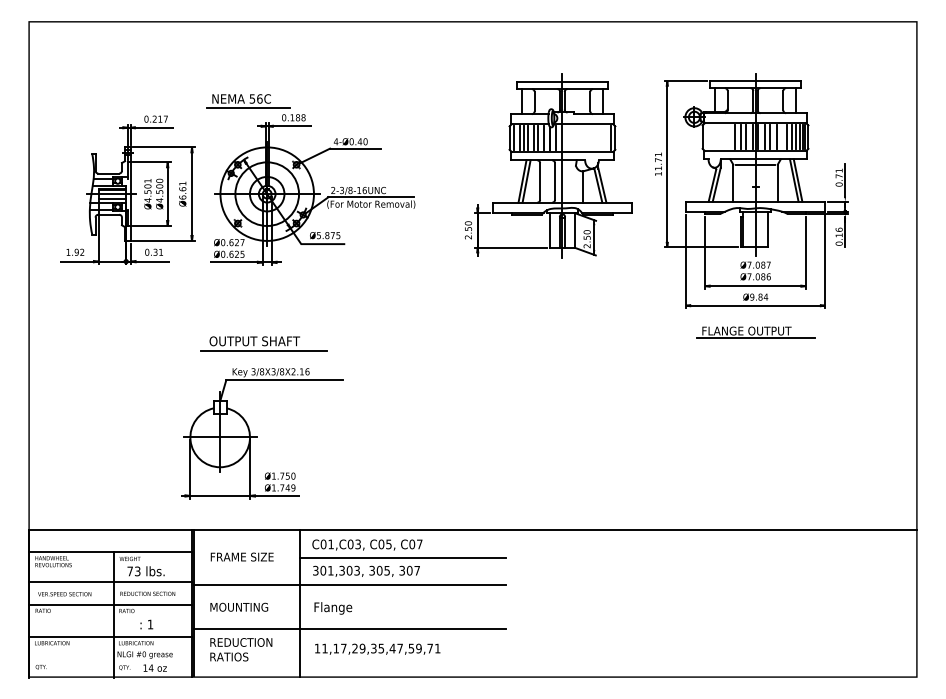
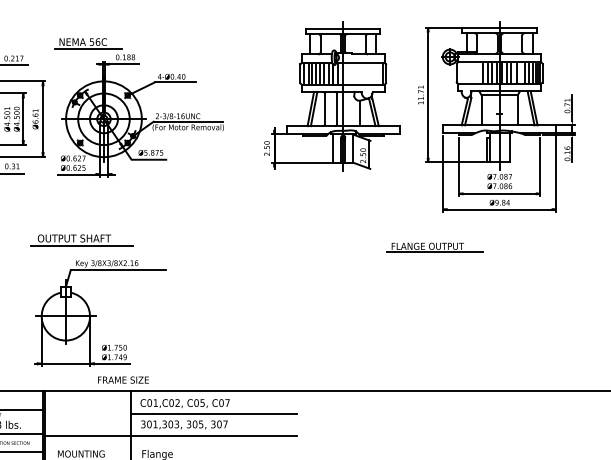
part: (755, 332) -> (434, 247), moved
part: (263, 343) -> (81, 240), moved
text: (357, 544) -> (177, 403), C01,C03, -> C01,C02,
text: (241, 556) -> (122, 379), moved

